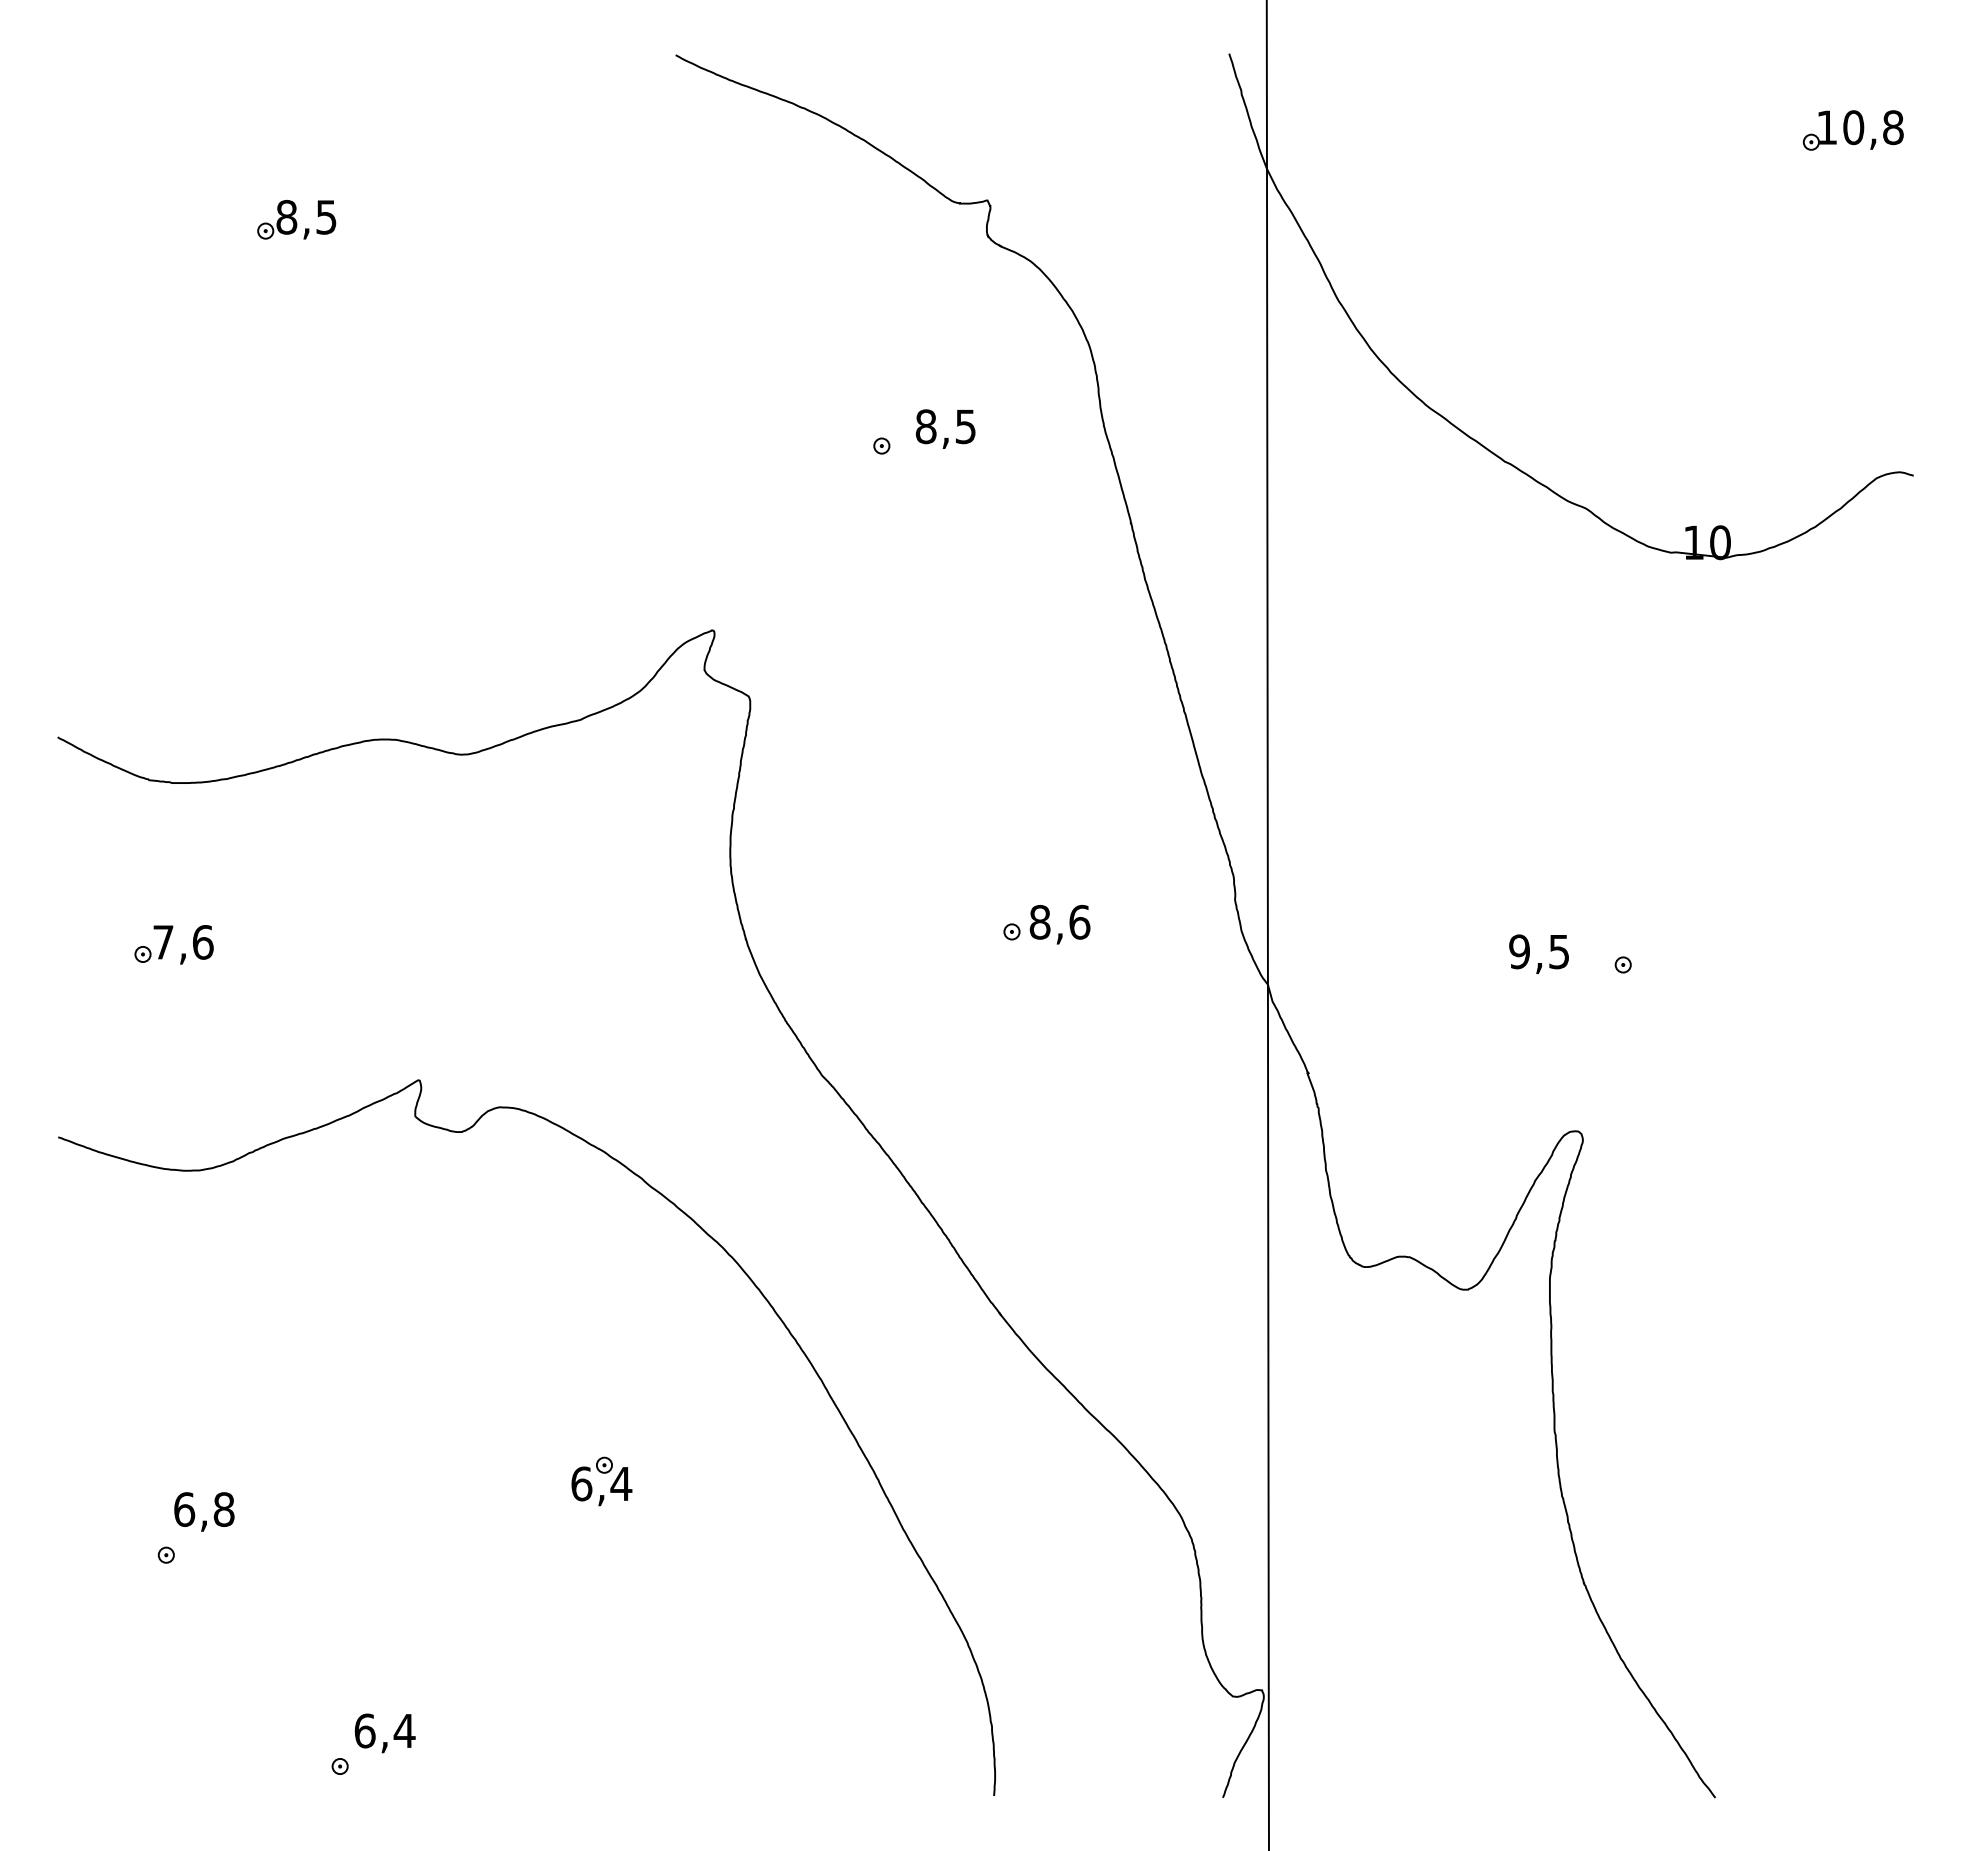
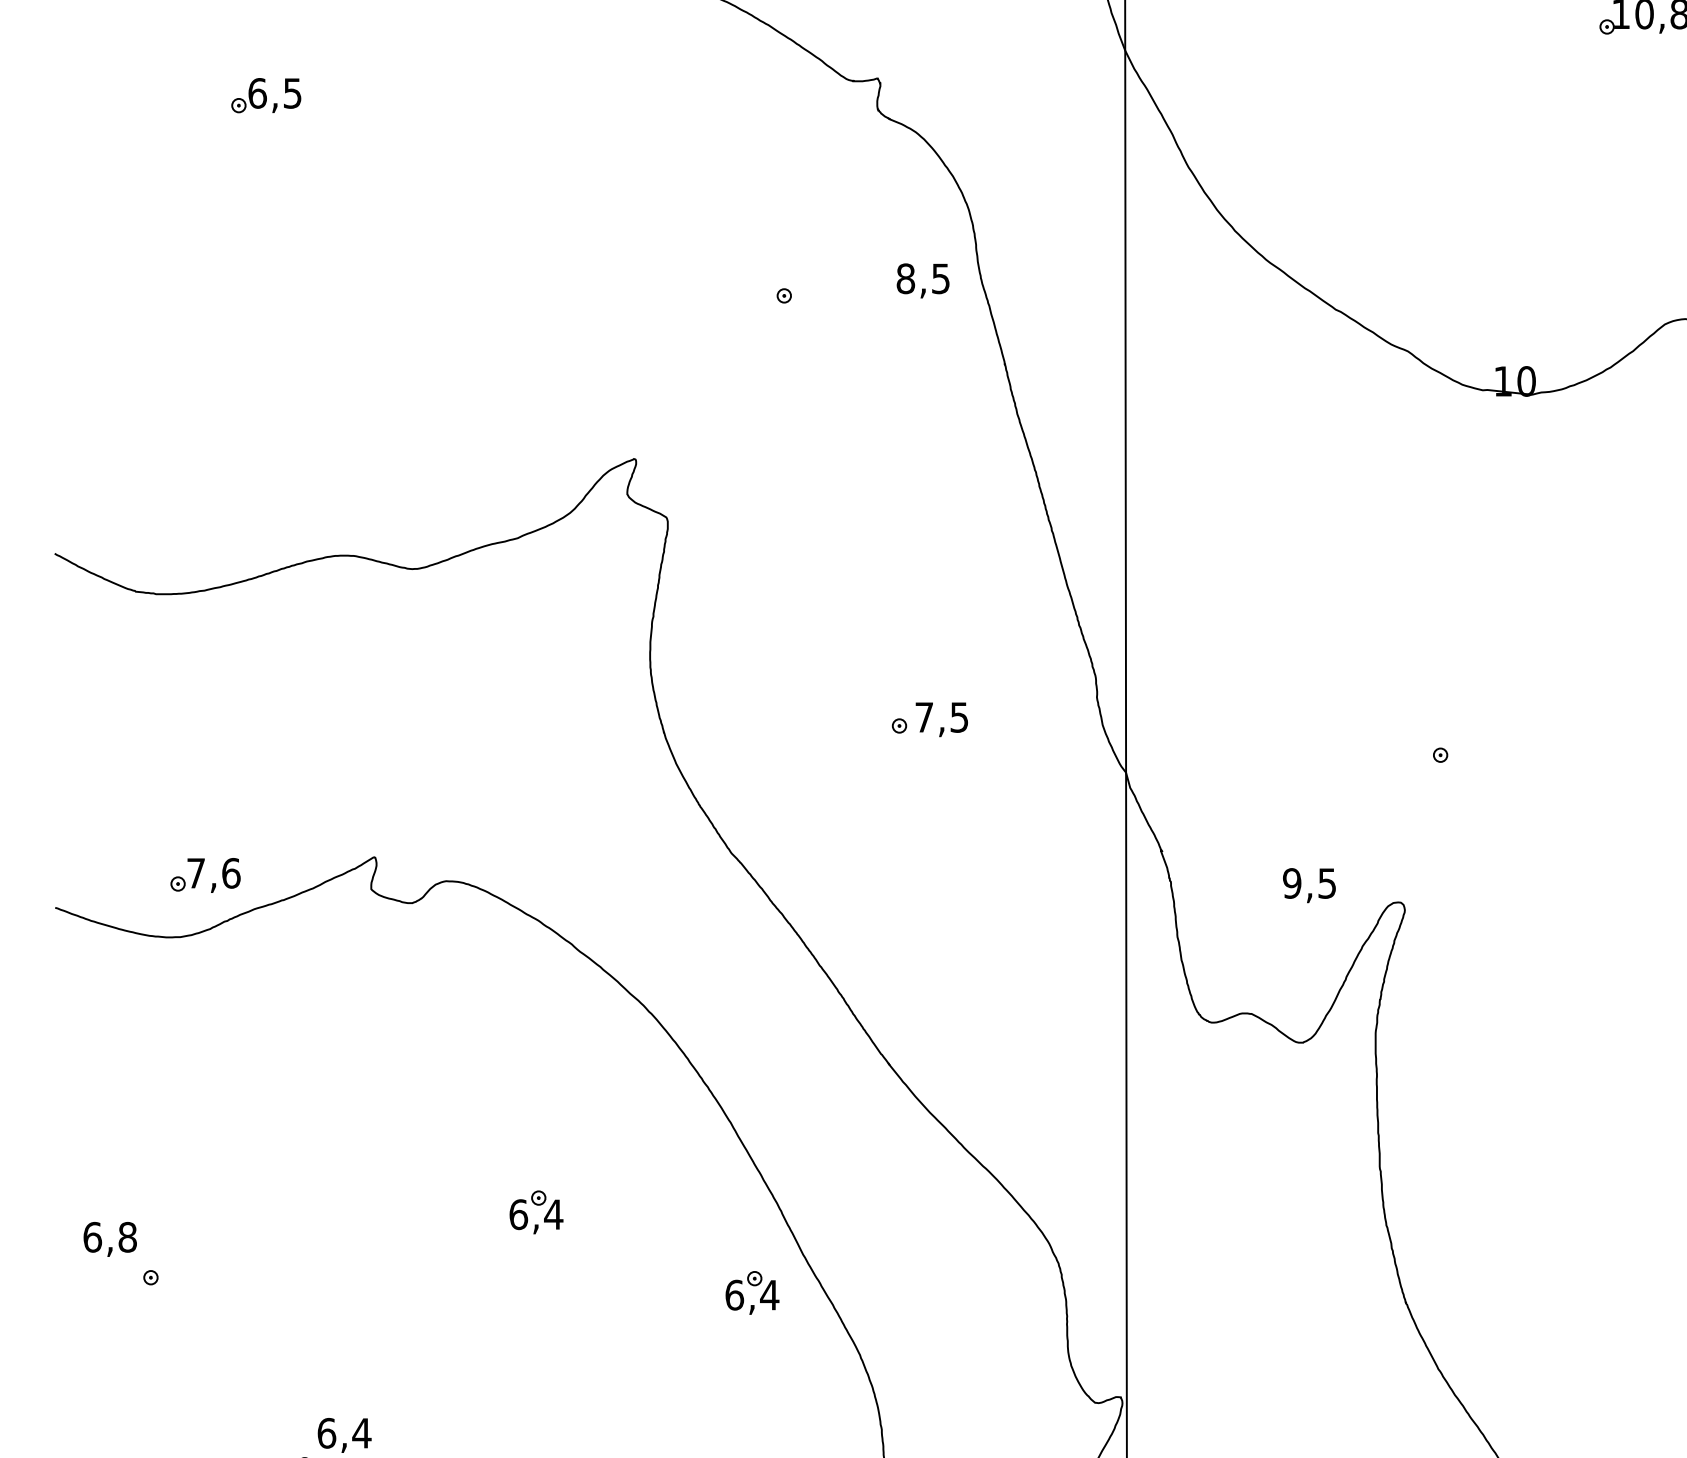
text: (286, 216) -> (257, 92), 8,5 -> 6,5
text: (945, 428) -> (922, 280), moved
text: (1059, 921) -> (941, 716), 8,6 -> 7,5
part: (173, 944) -> (205, 875), moved
text: (1538, 953) -> (1308, 884), moved
text: (204, 1511) -> (110, 1239), moved
part: (845, 1564) -> (752, 1285), added

